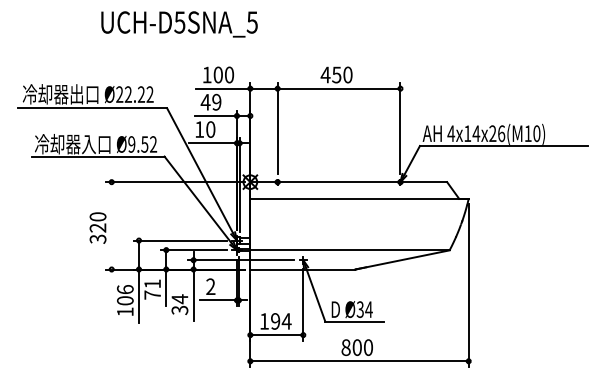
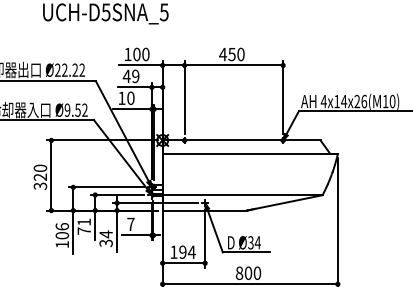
line: (111, 225) -> (51, 175), added
text: (210, 286) -> (130, 224), 2 -> 7

